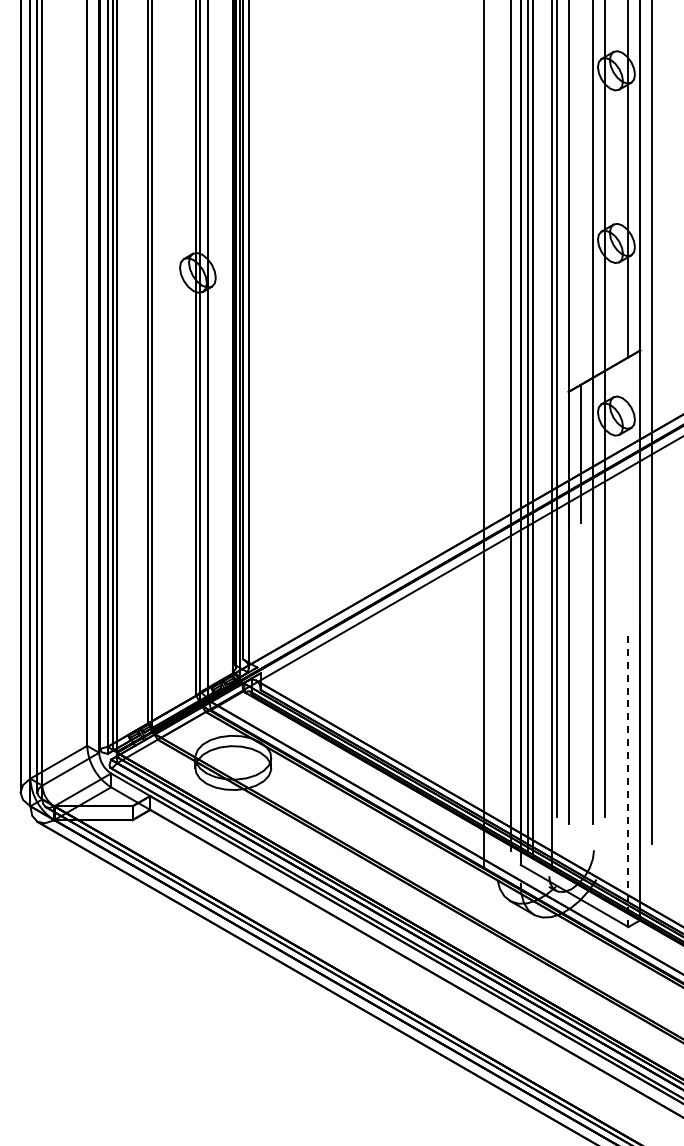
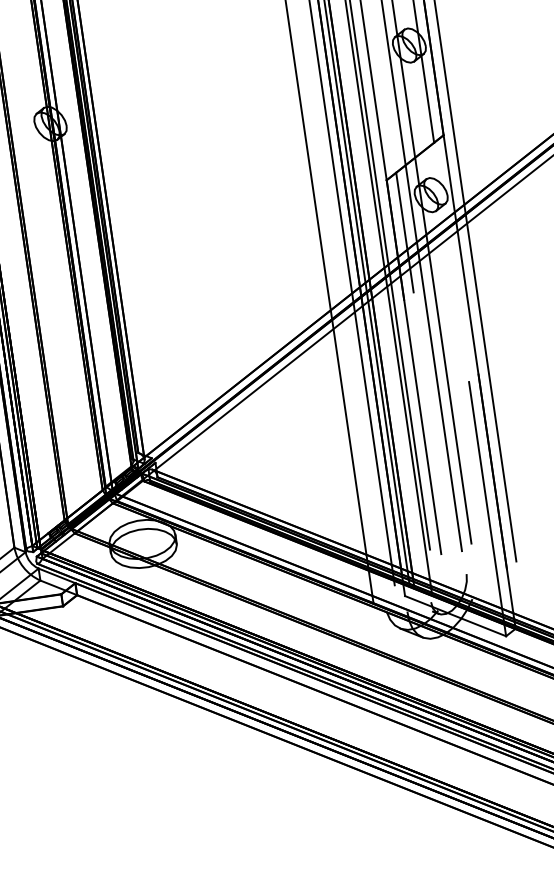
line: (628, 780) -> (487, 509), dashed -> solid

